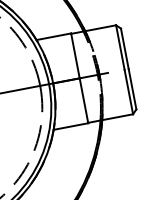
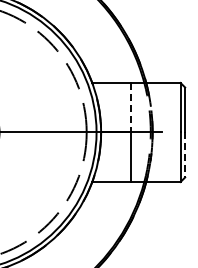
line: (75, 55) -> (130, 107), solid -> dashed
line: (132, 89) -> (185, 155), solid -> dashed

